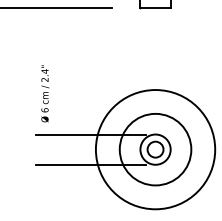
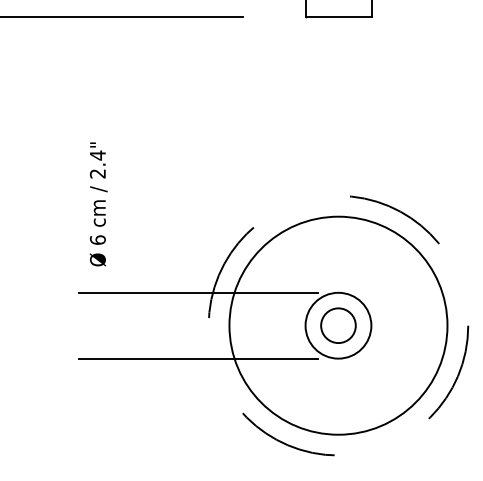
circle: (155, 149) -> (338, 325), size x1.4
circle: (155, 149) -> (338, 325), solid -> dashed

